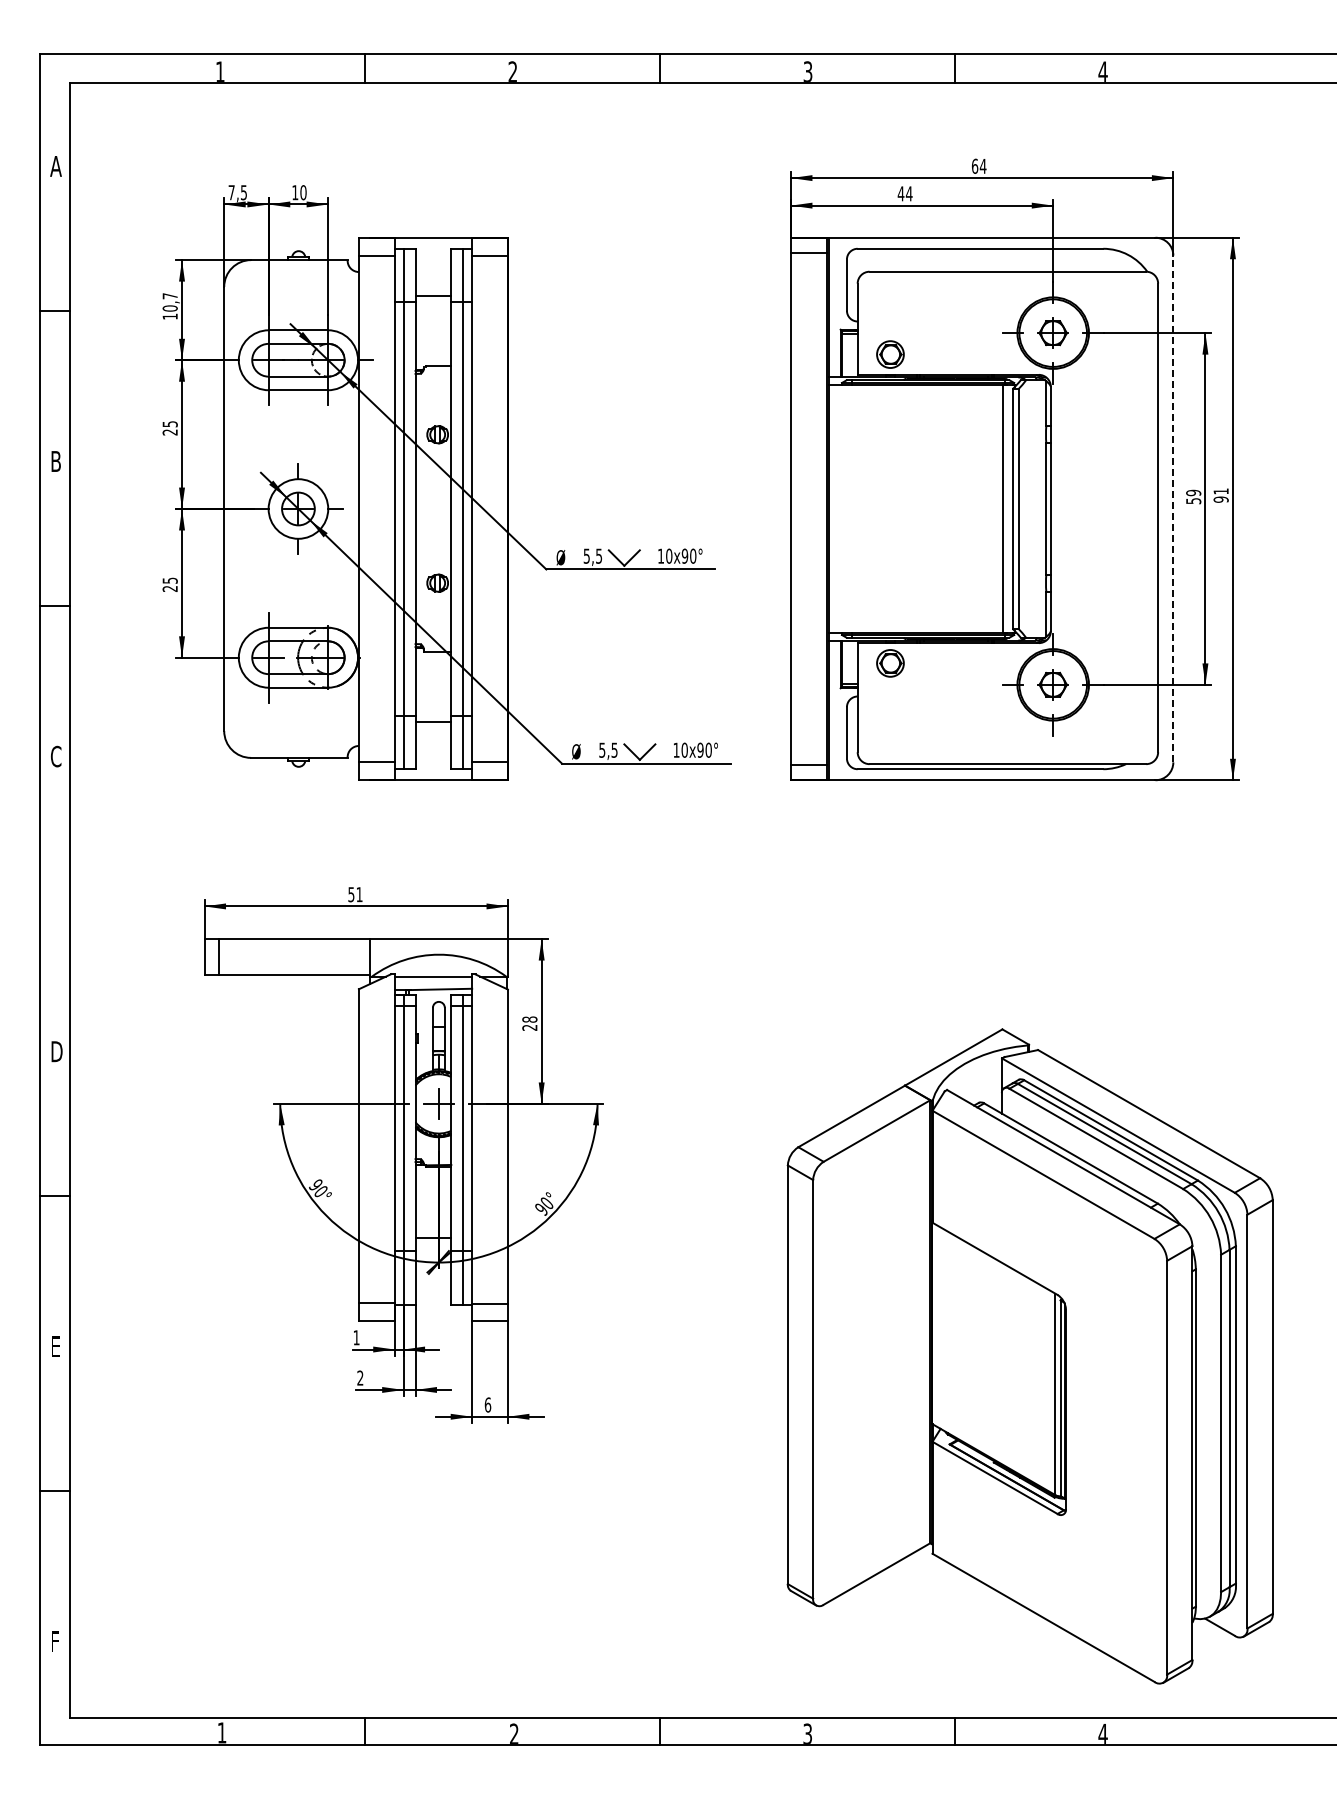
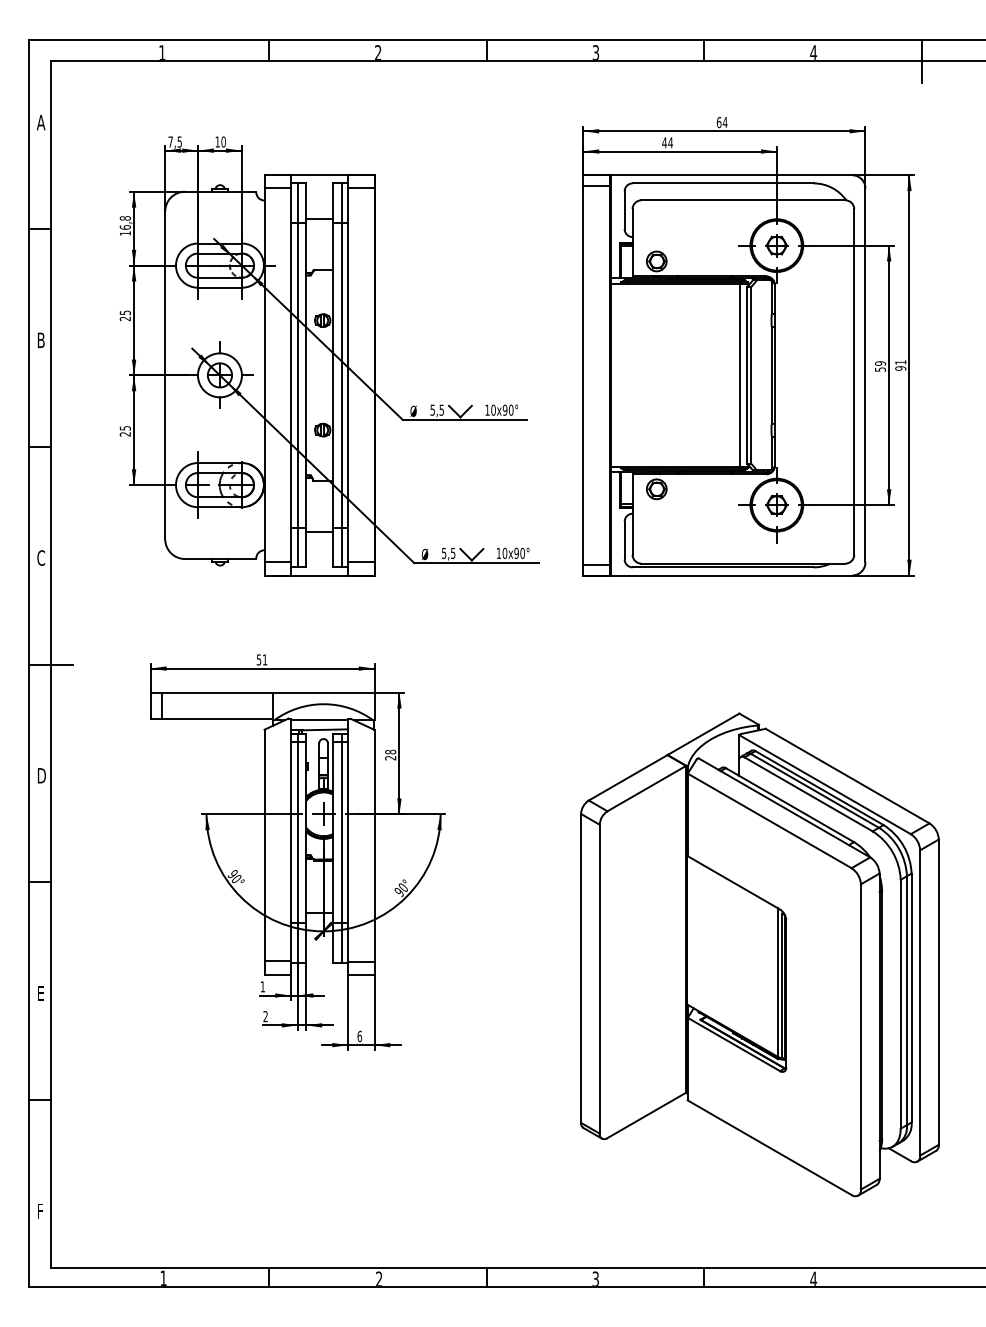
line: (1249, 82) -> (921, 60), added
text: (169, 302) -> (124, 223), 10,7 -> 16,8
line: (1173, 508) -> (865, 375), dashed -> solid
line: (69, 900) -> (51, 664), added
part: (1029, 1356) -> (759, 954), moved

